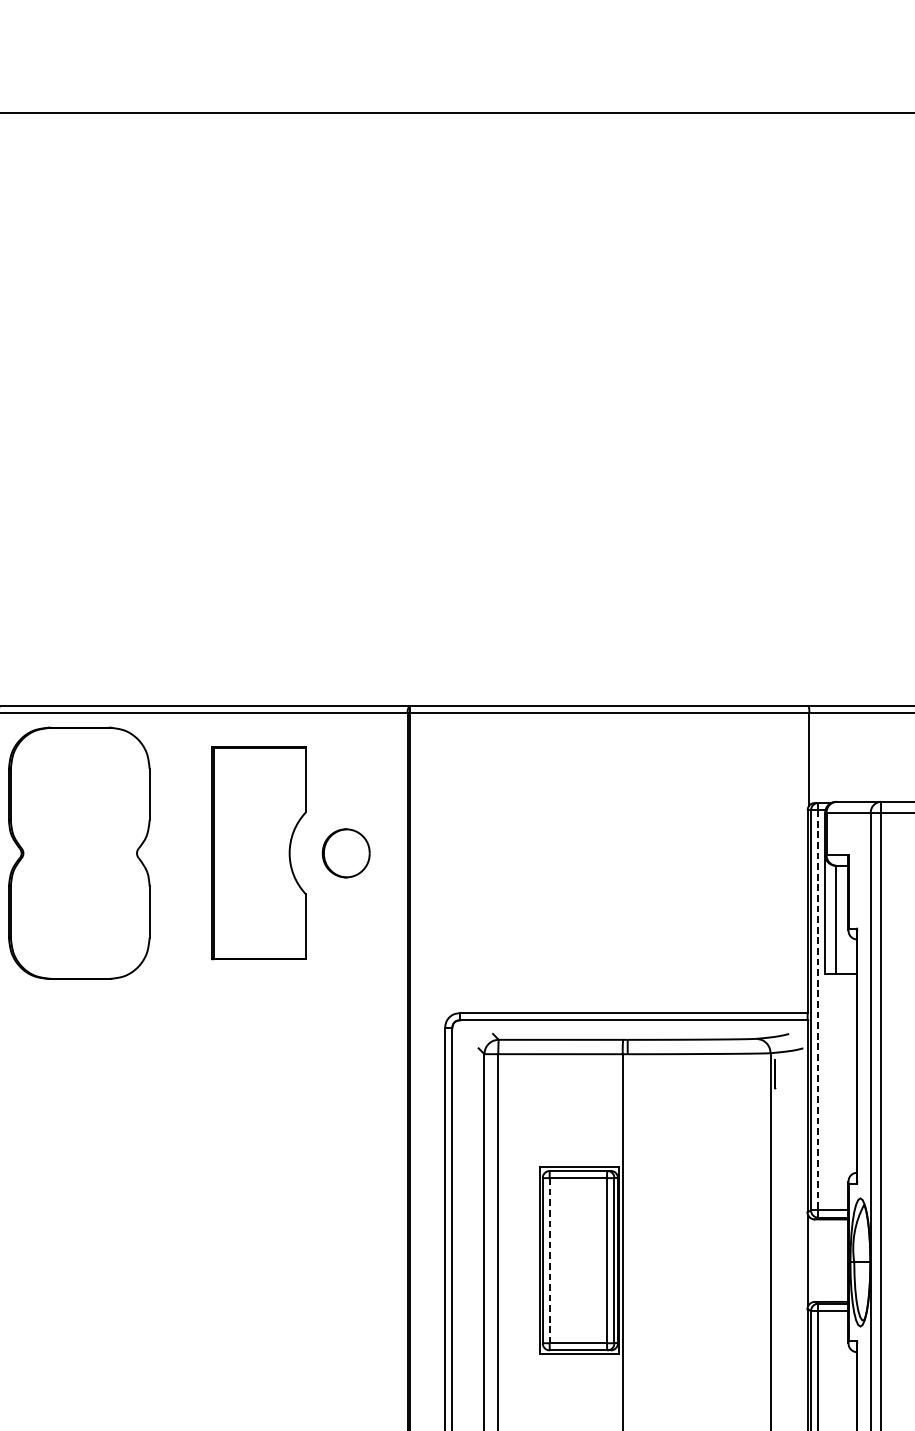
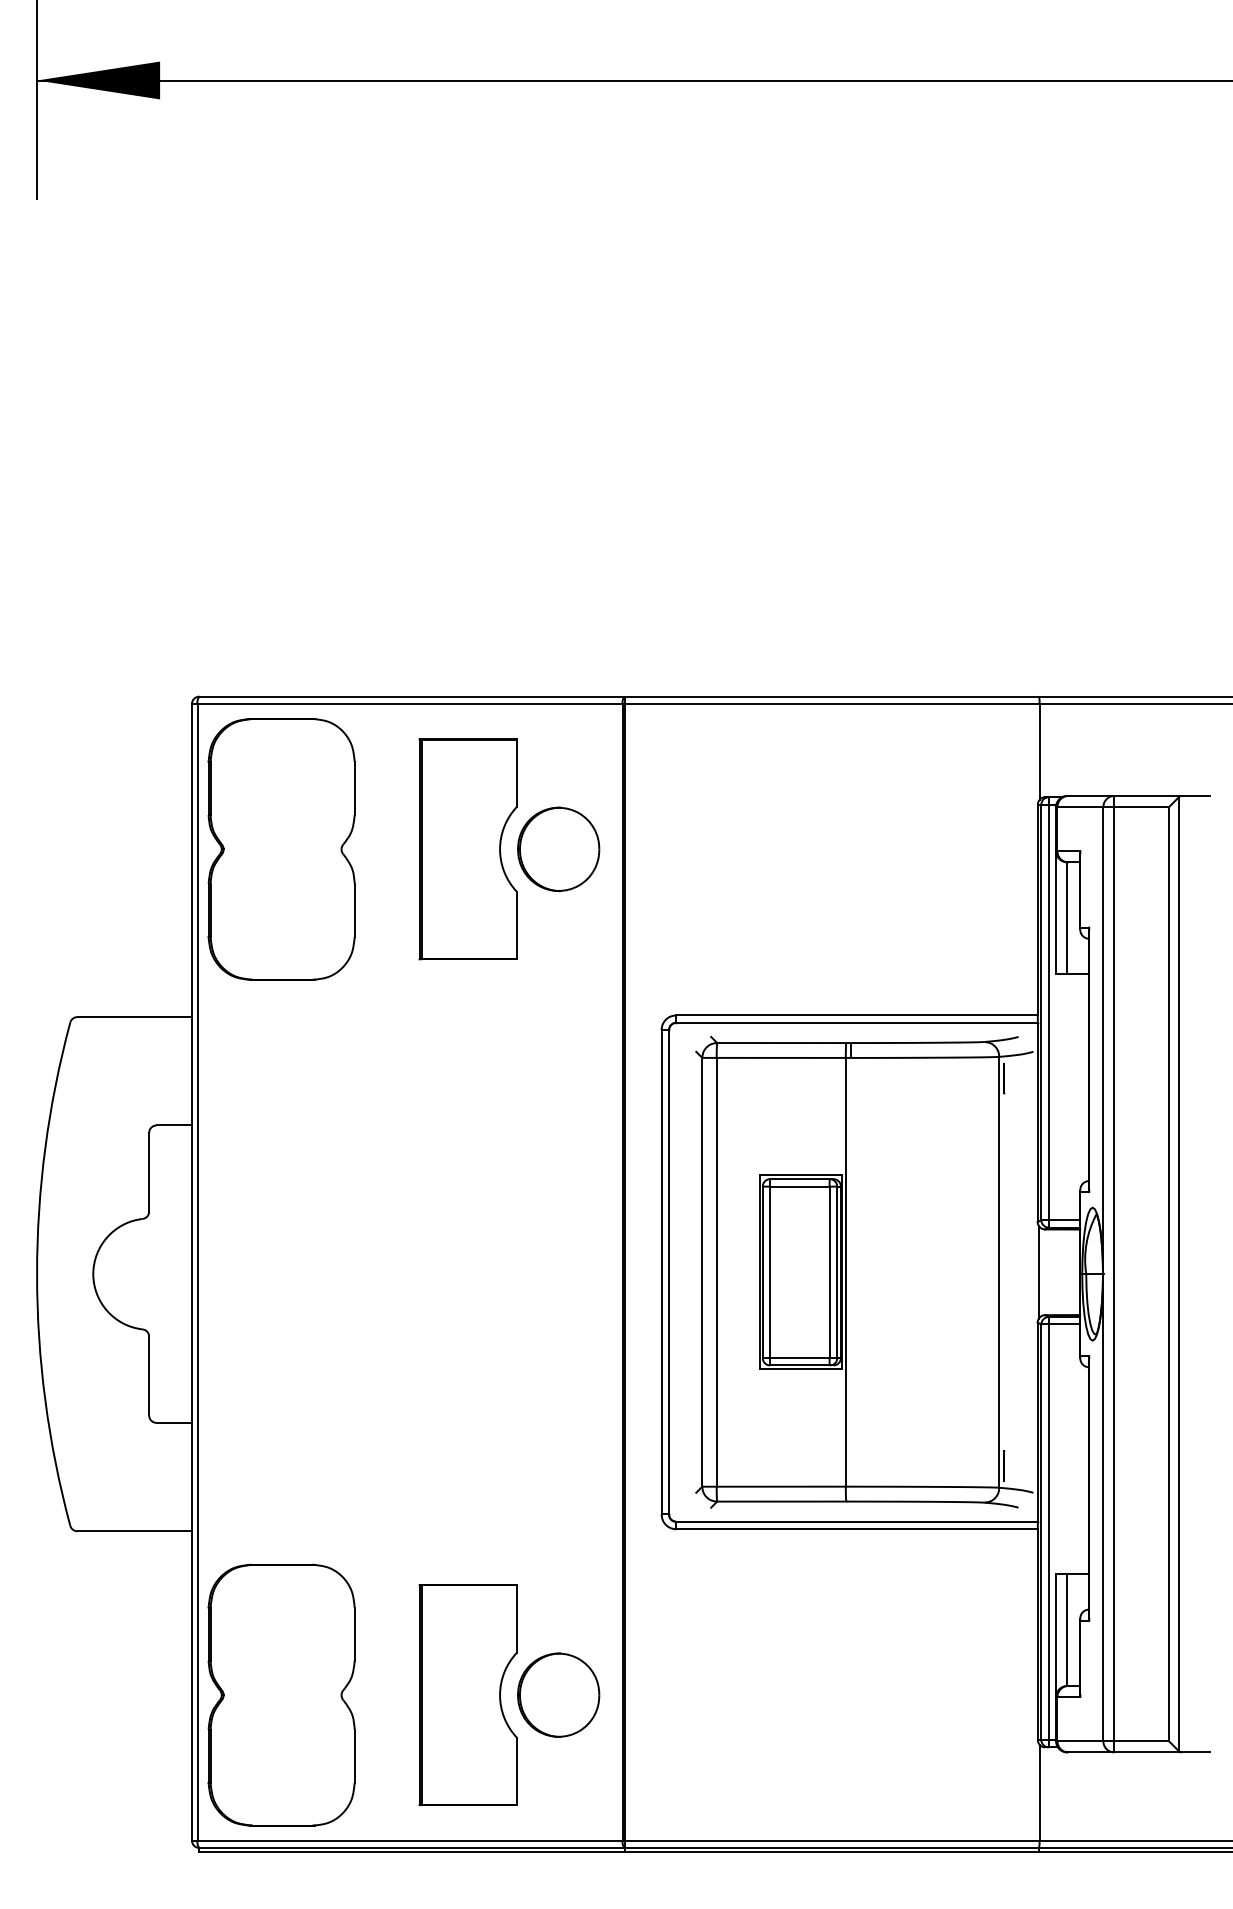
part: (345, 853) -> (558, 849), size x1.67
line: (817, 1010) -> (1048, 1012), dashed -> solid
line: (549, 1260) -> (769, 1272), dashed -> solid

